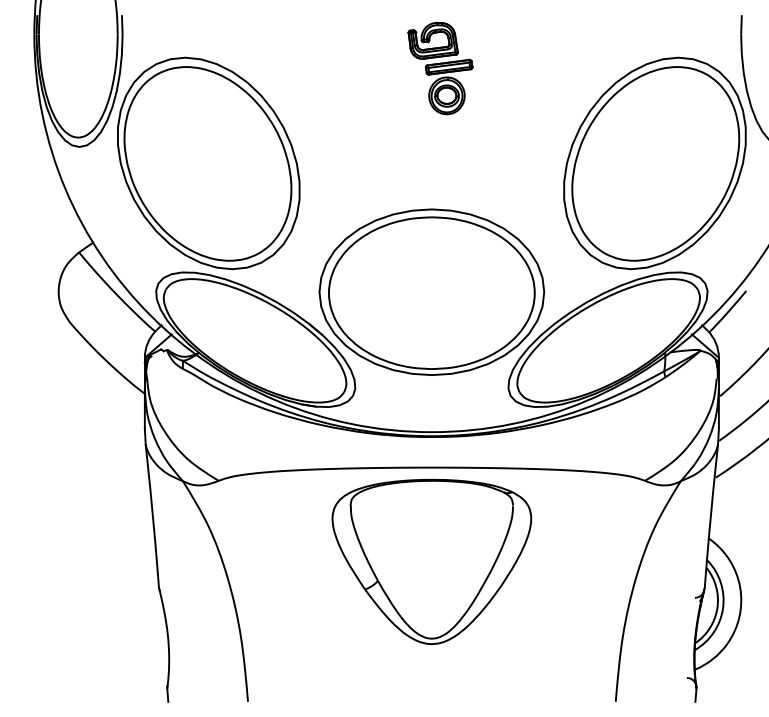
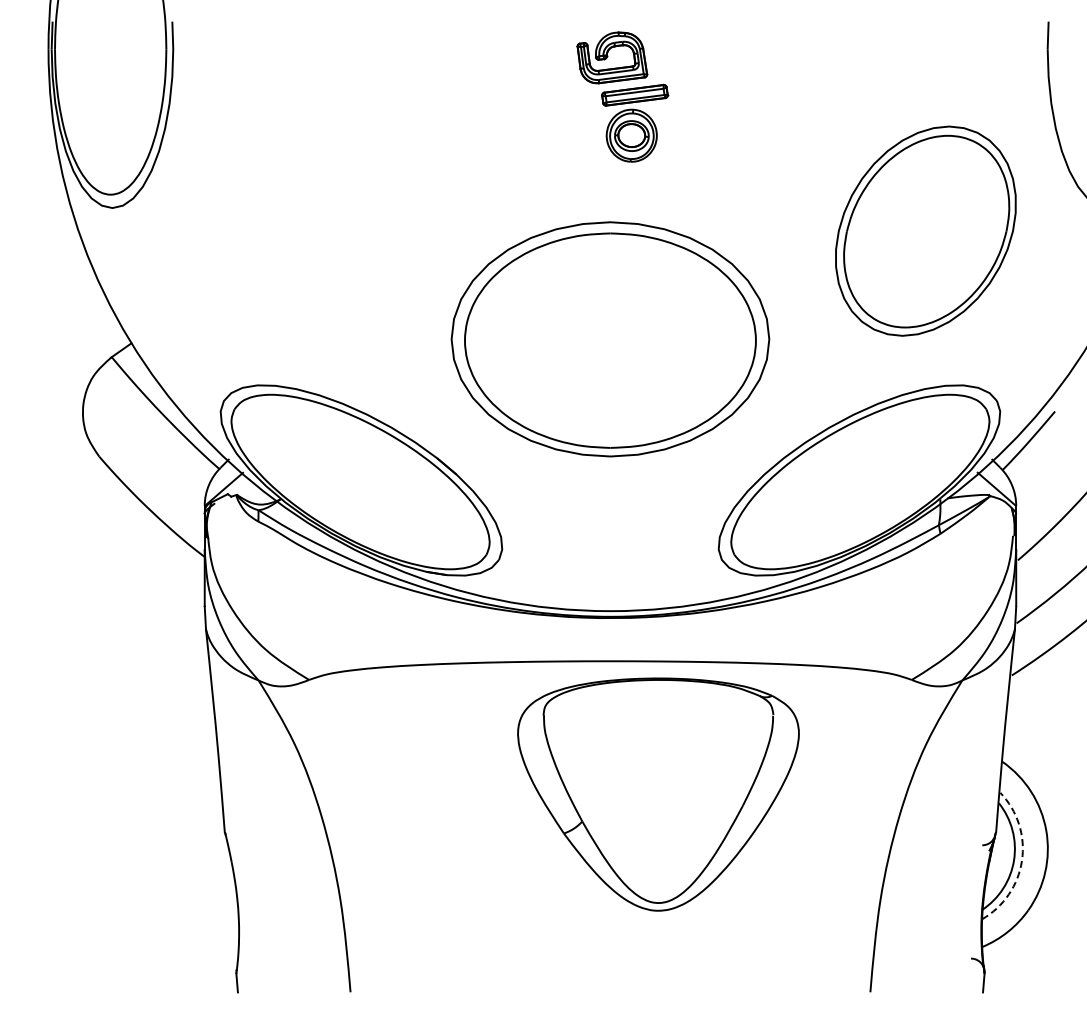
part: (208, 162) -> (294, 230), removed
part: (654, 162) -> (925, 230), size x0.7
part: (431, 292) -> (610, 339), moved
part: (431, 561) -> (658, 794), moved
arc: (723, 608) -> (1022, 860), solid -> dashed

